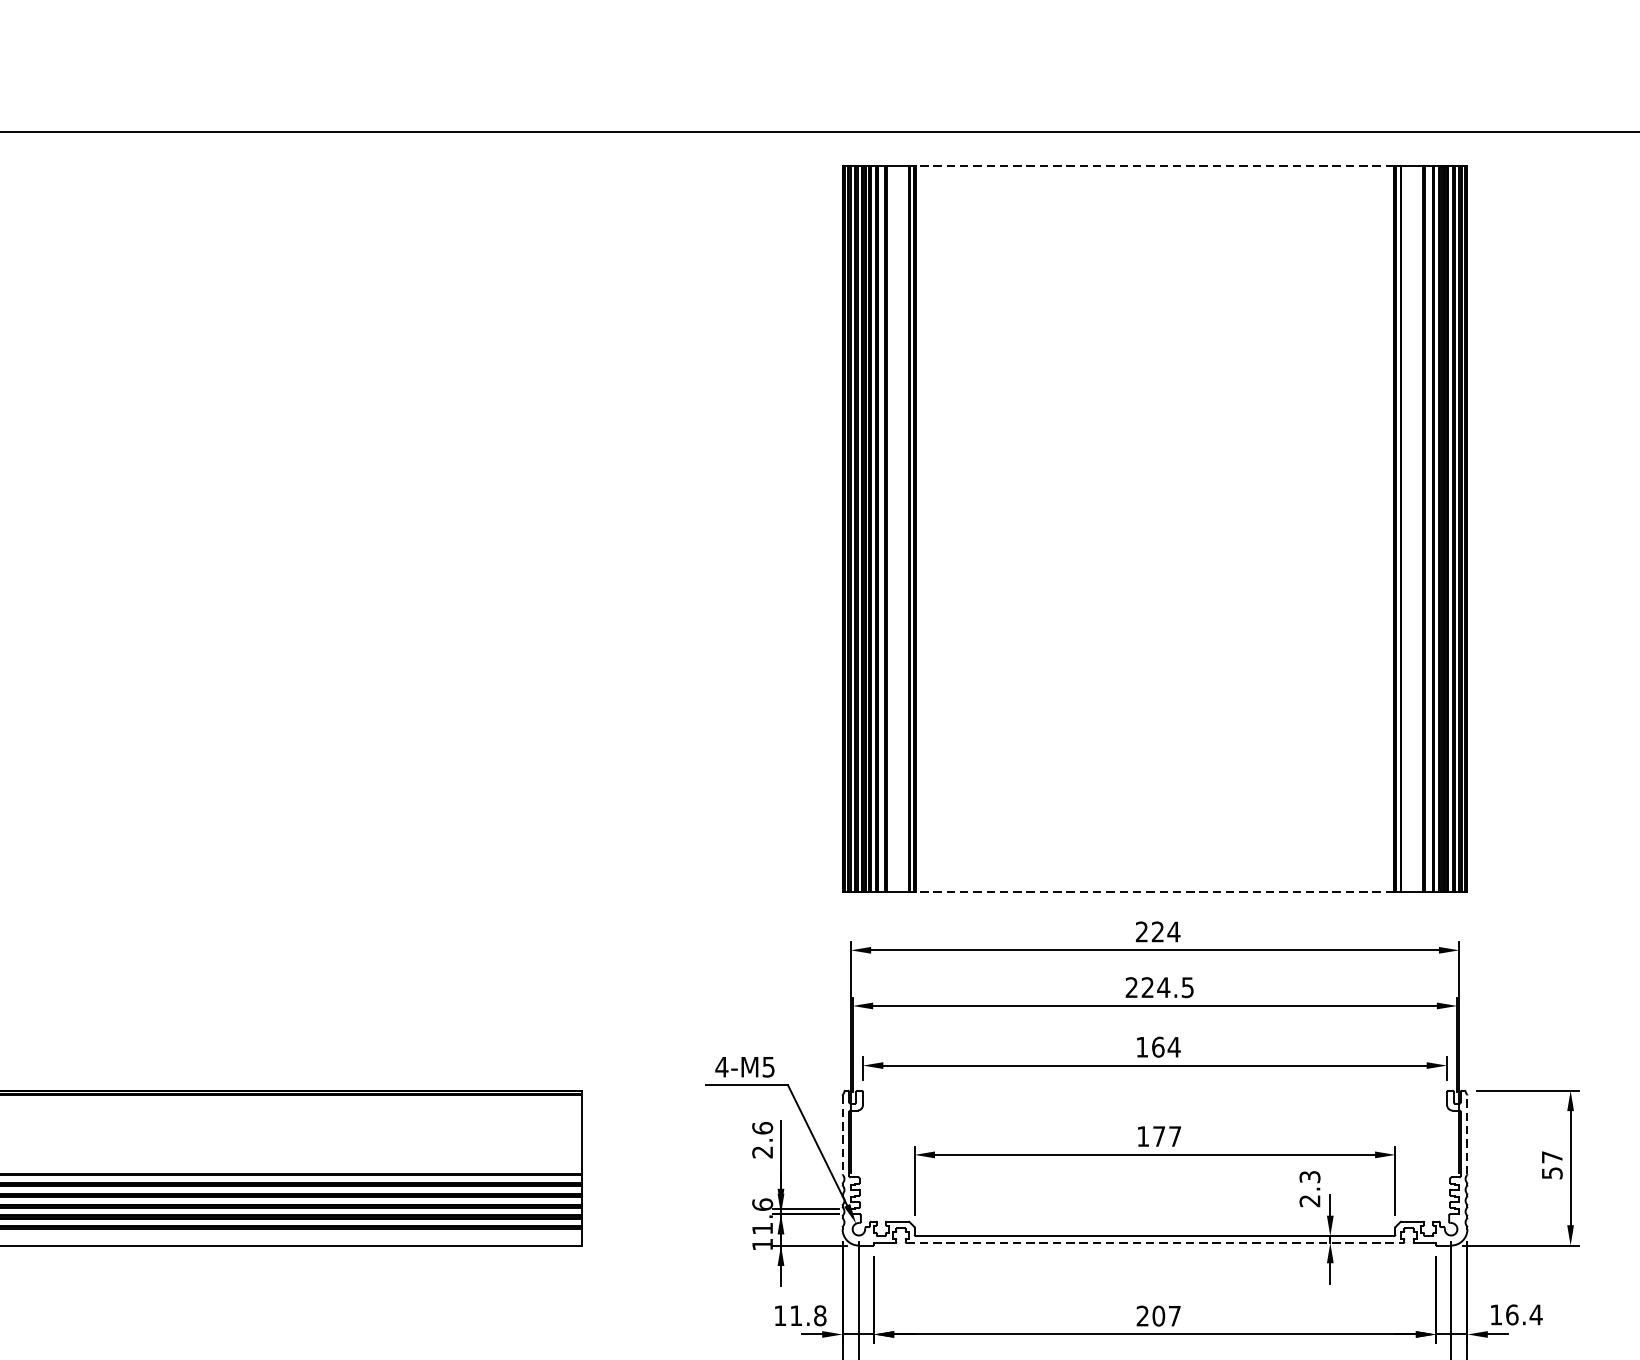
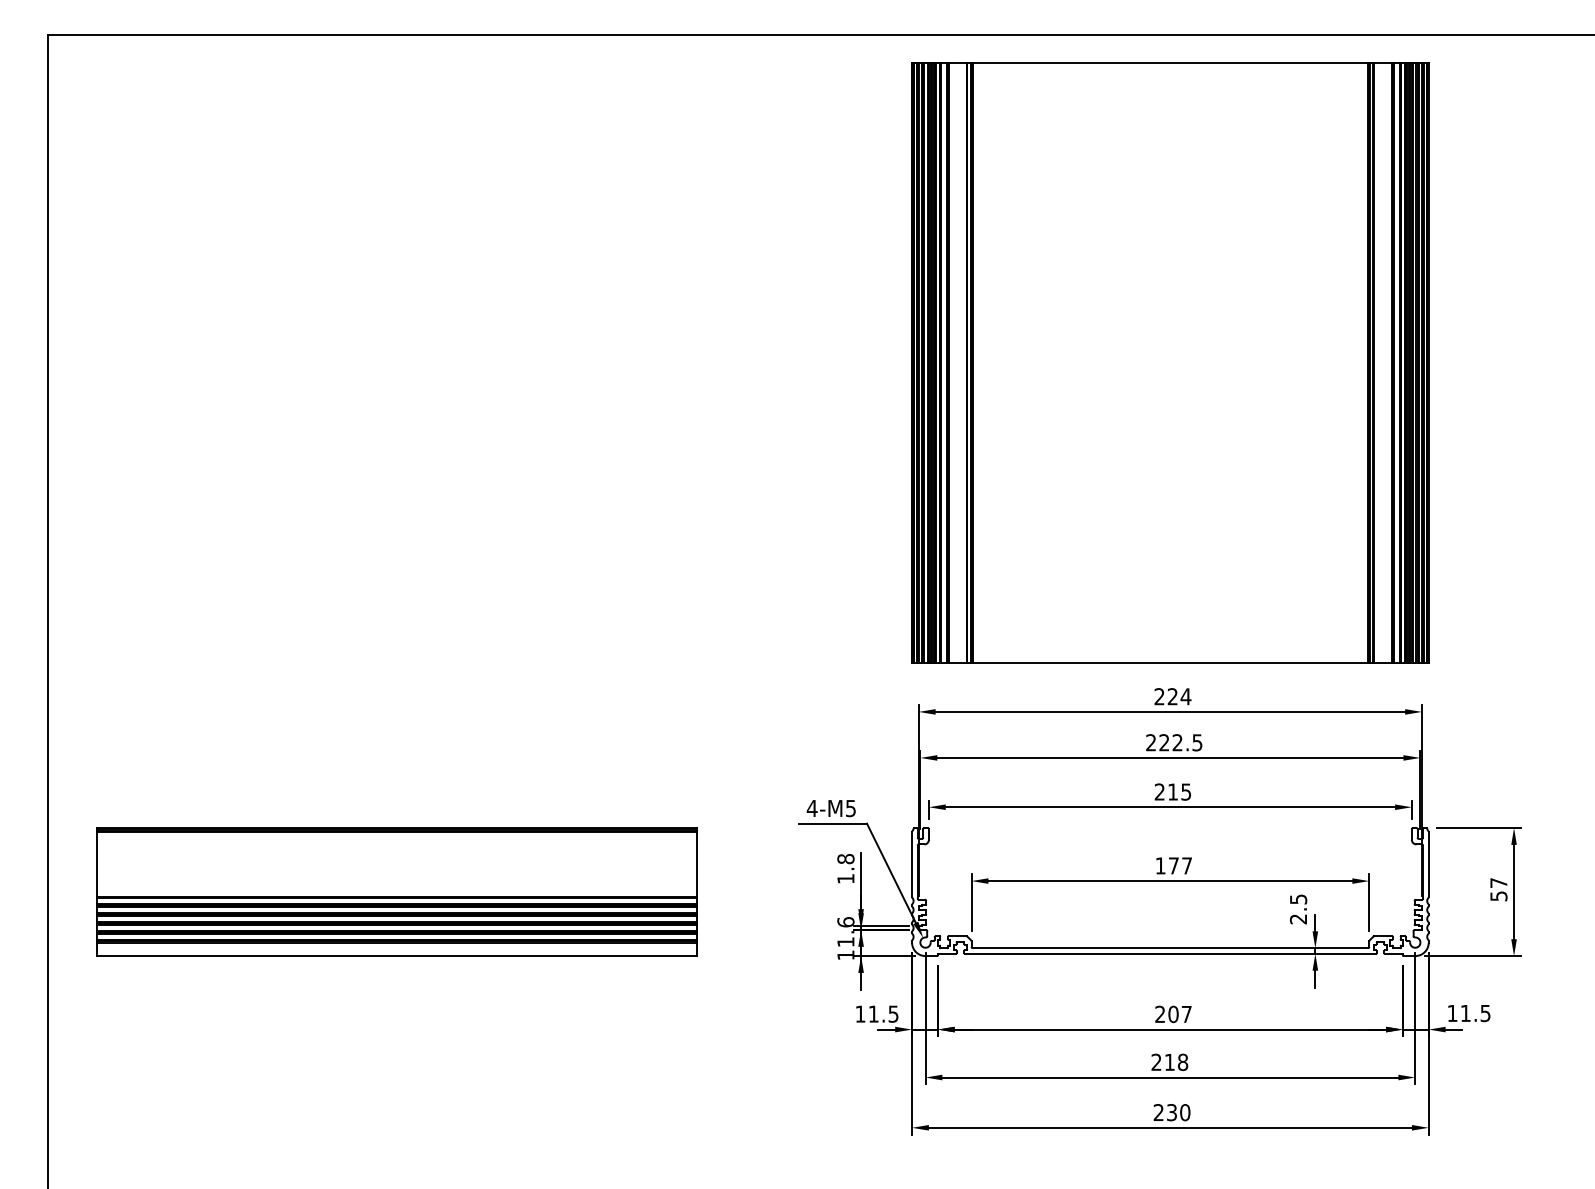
line: (1155, 166) -> (1170, 63), dashed -> solid
line: (1155, 891) -> (1170, 663), dashed -> solid
text: (1163, 987) -> (1177, 742), 224.5 -> 222.5
text: (1157, 1046) -> (1172, 791), 164 -> 215
line: (843, 1134) -> (912, 864), dashed -> solid
line: (1467, 1134) -> (1428, 864), dashed -> solid
text: (762, 1139) -> (845, 868), 2.6 -> 1.8
text: (1308, 1175) -> (1297, 898), 2.3 -> 2.5
line: (1155, 1242) -> (1170, 953), dashed -> solid
text: (820, 1315) -> (893, 1013), 11.8 -> 11.5
text: (1523, 1315) -> (1475, 1013), 16.4 -> 11.5

